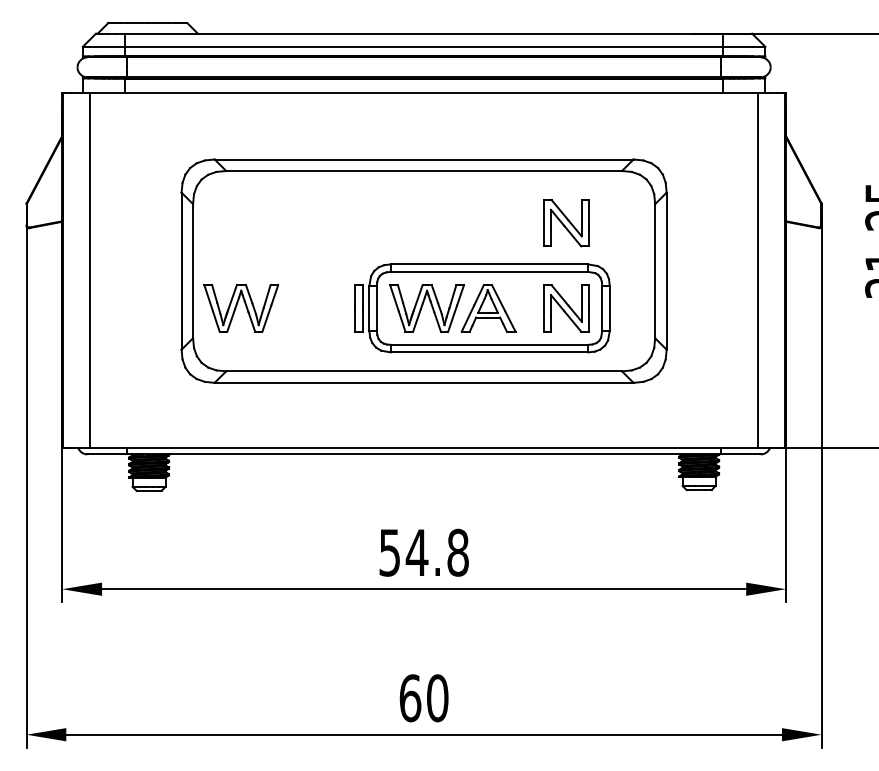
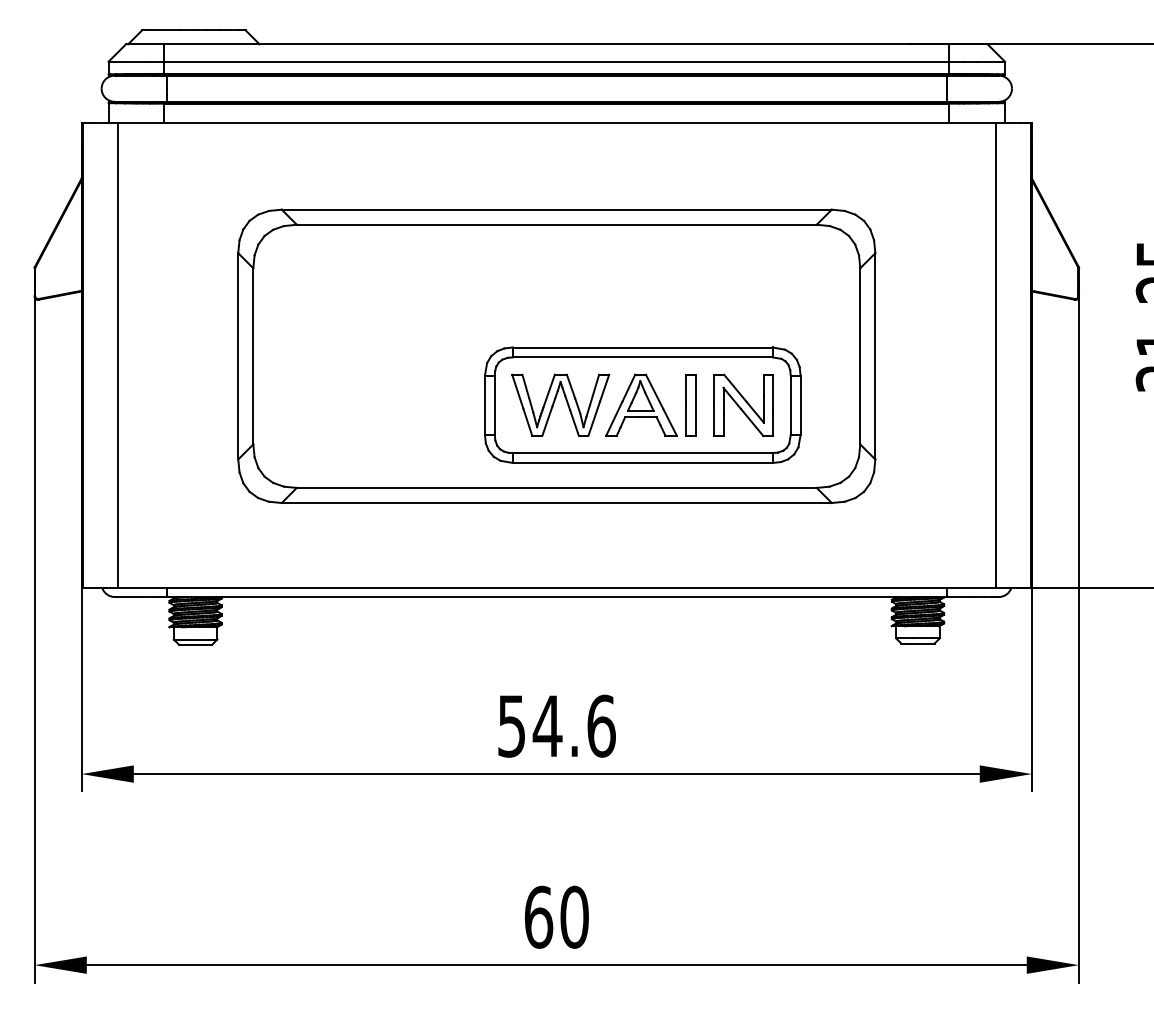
part: (566, 222) -> (743, 292), removed
part: (241, 307) -> (316, 404), removed
part: (358, 308) -> (690, 405), moved
text: (458, 552) -> (601, 725), 54.8 -> 54.6

